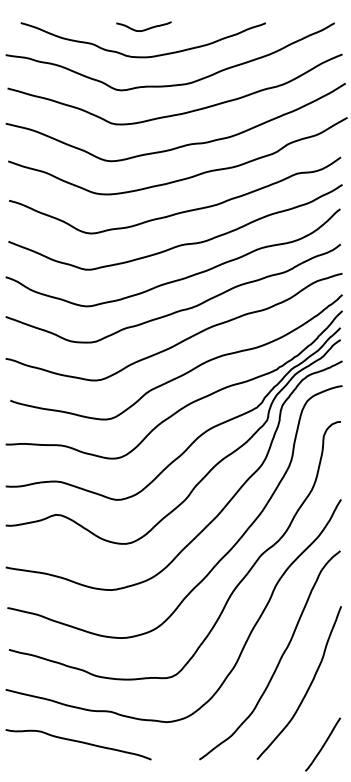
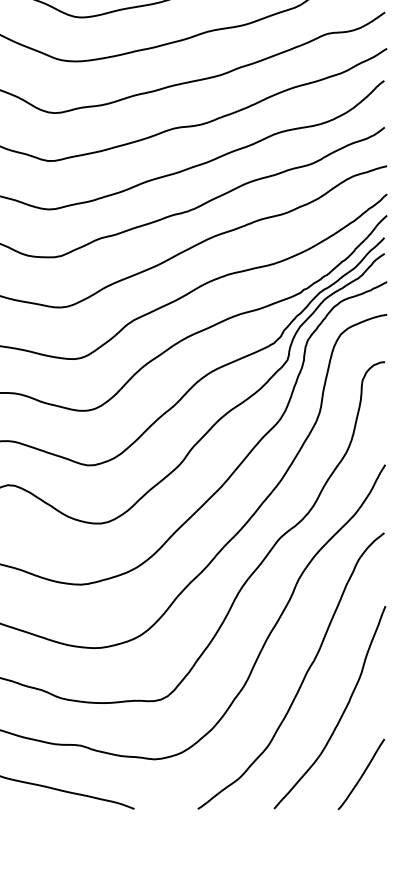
curve: (323, 744) -> (361, 774), moved

